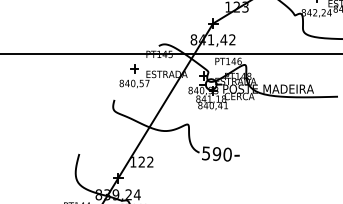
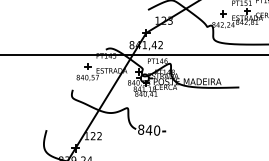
text: (212, 153) -> (145, 129), 590 -> 840

